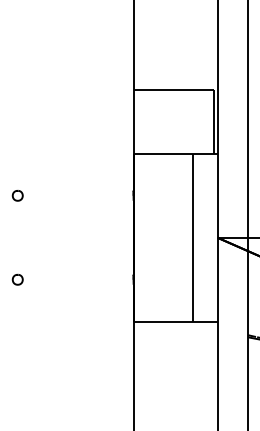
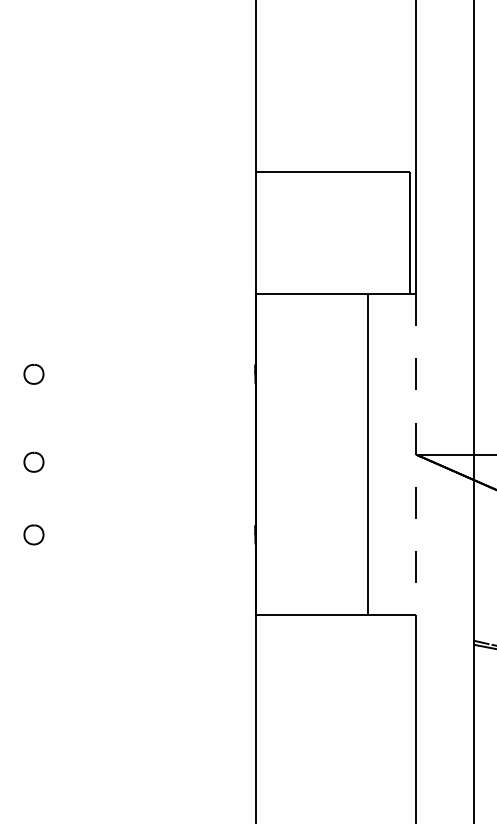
line: (217, 237) -> (415, 454), solid -> dashed
part: (17, 241) -> (33, 461), added

